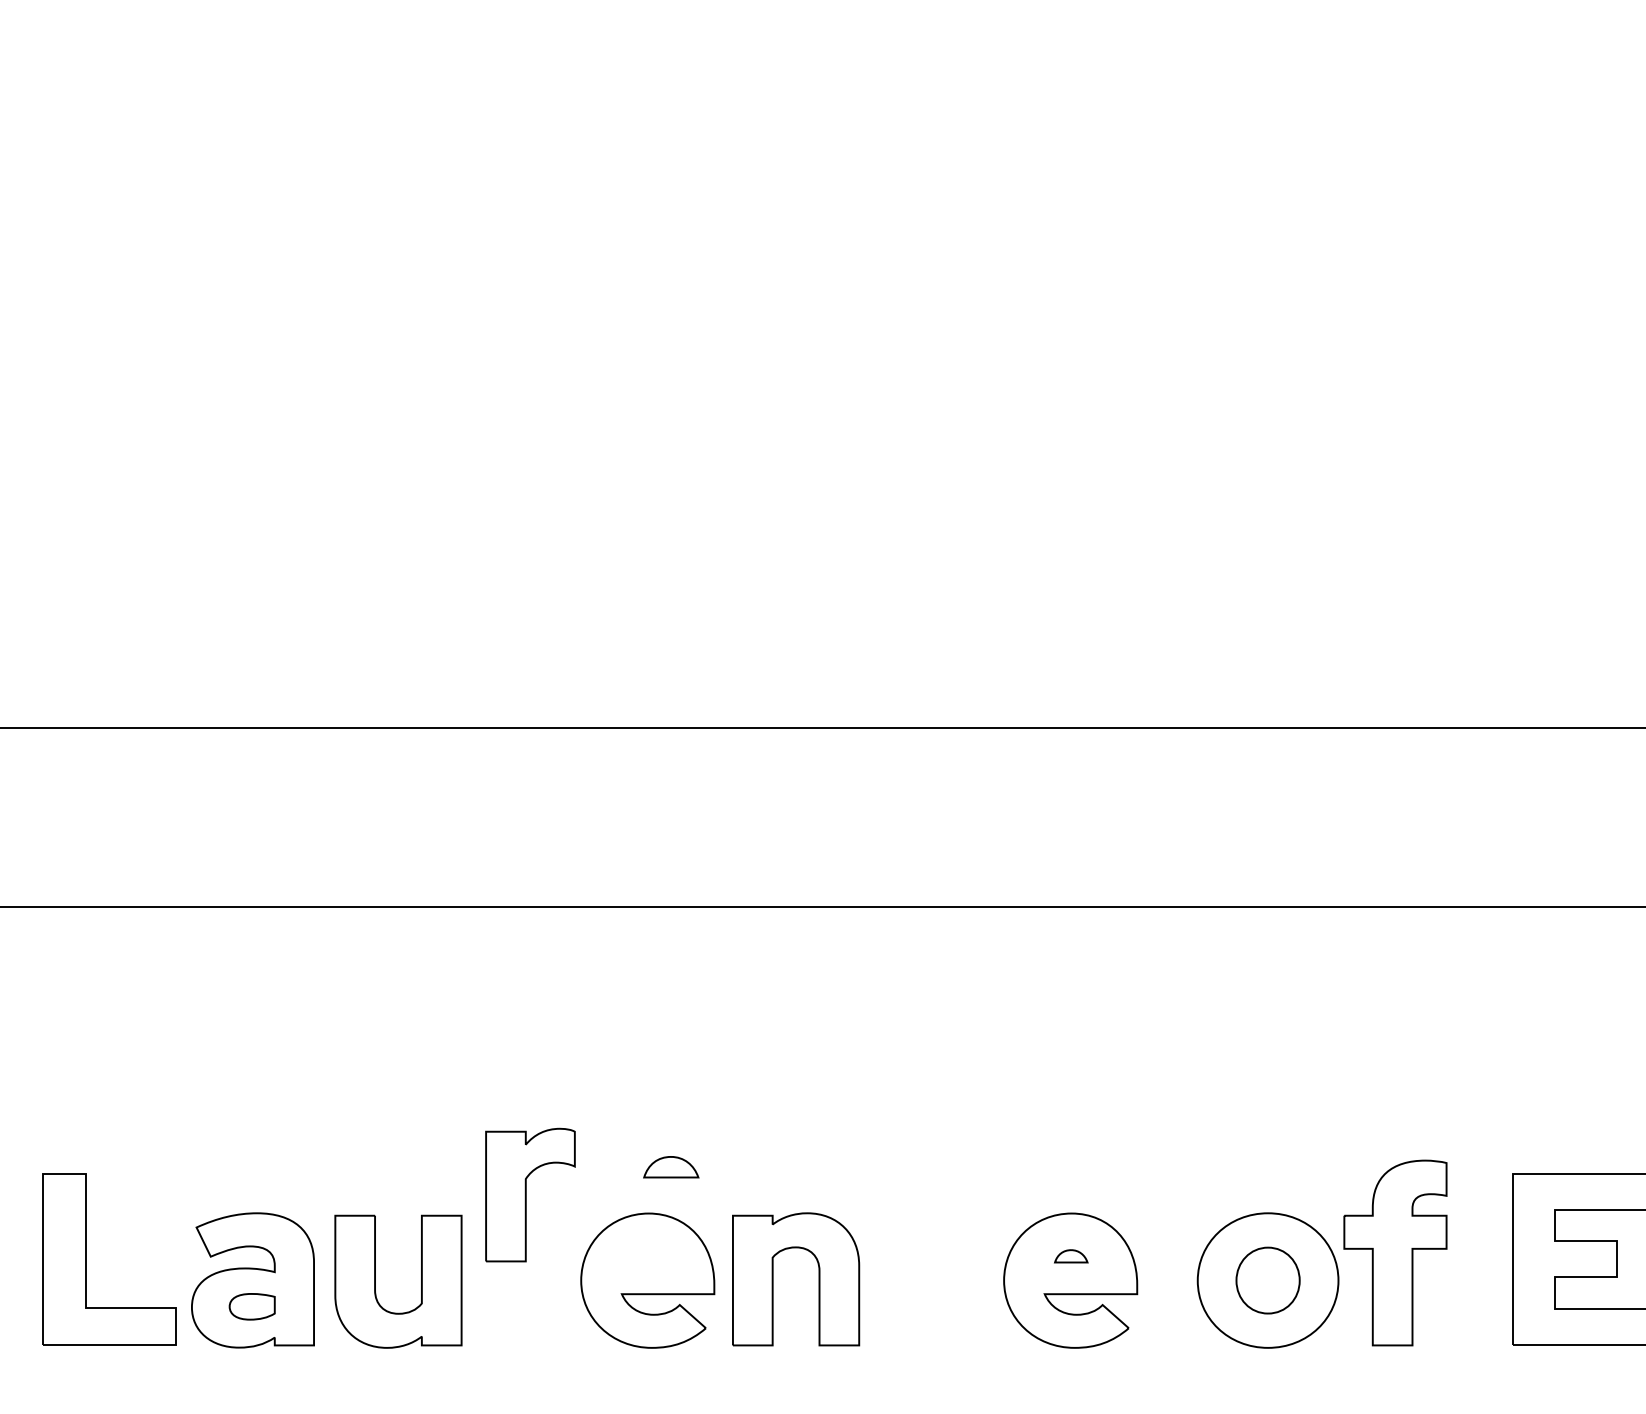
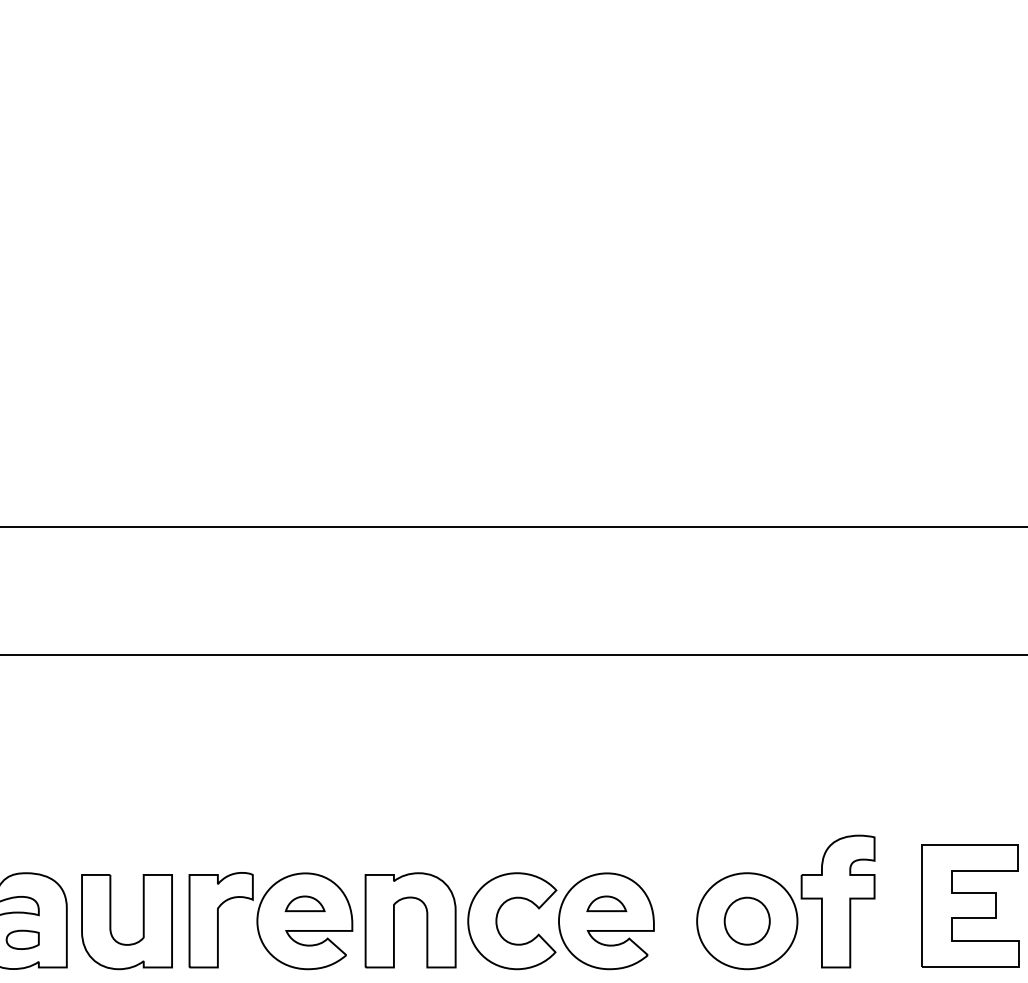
part: (671, 1167) -> (305, 904), moved
part: (530, 1194) -> (221, 919), moved
part: (1071, 1256) -> (607, 904), size x1.67
part: (917, 1280) -> (497, 921), added

